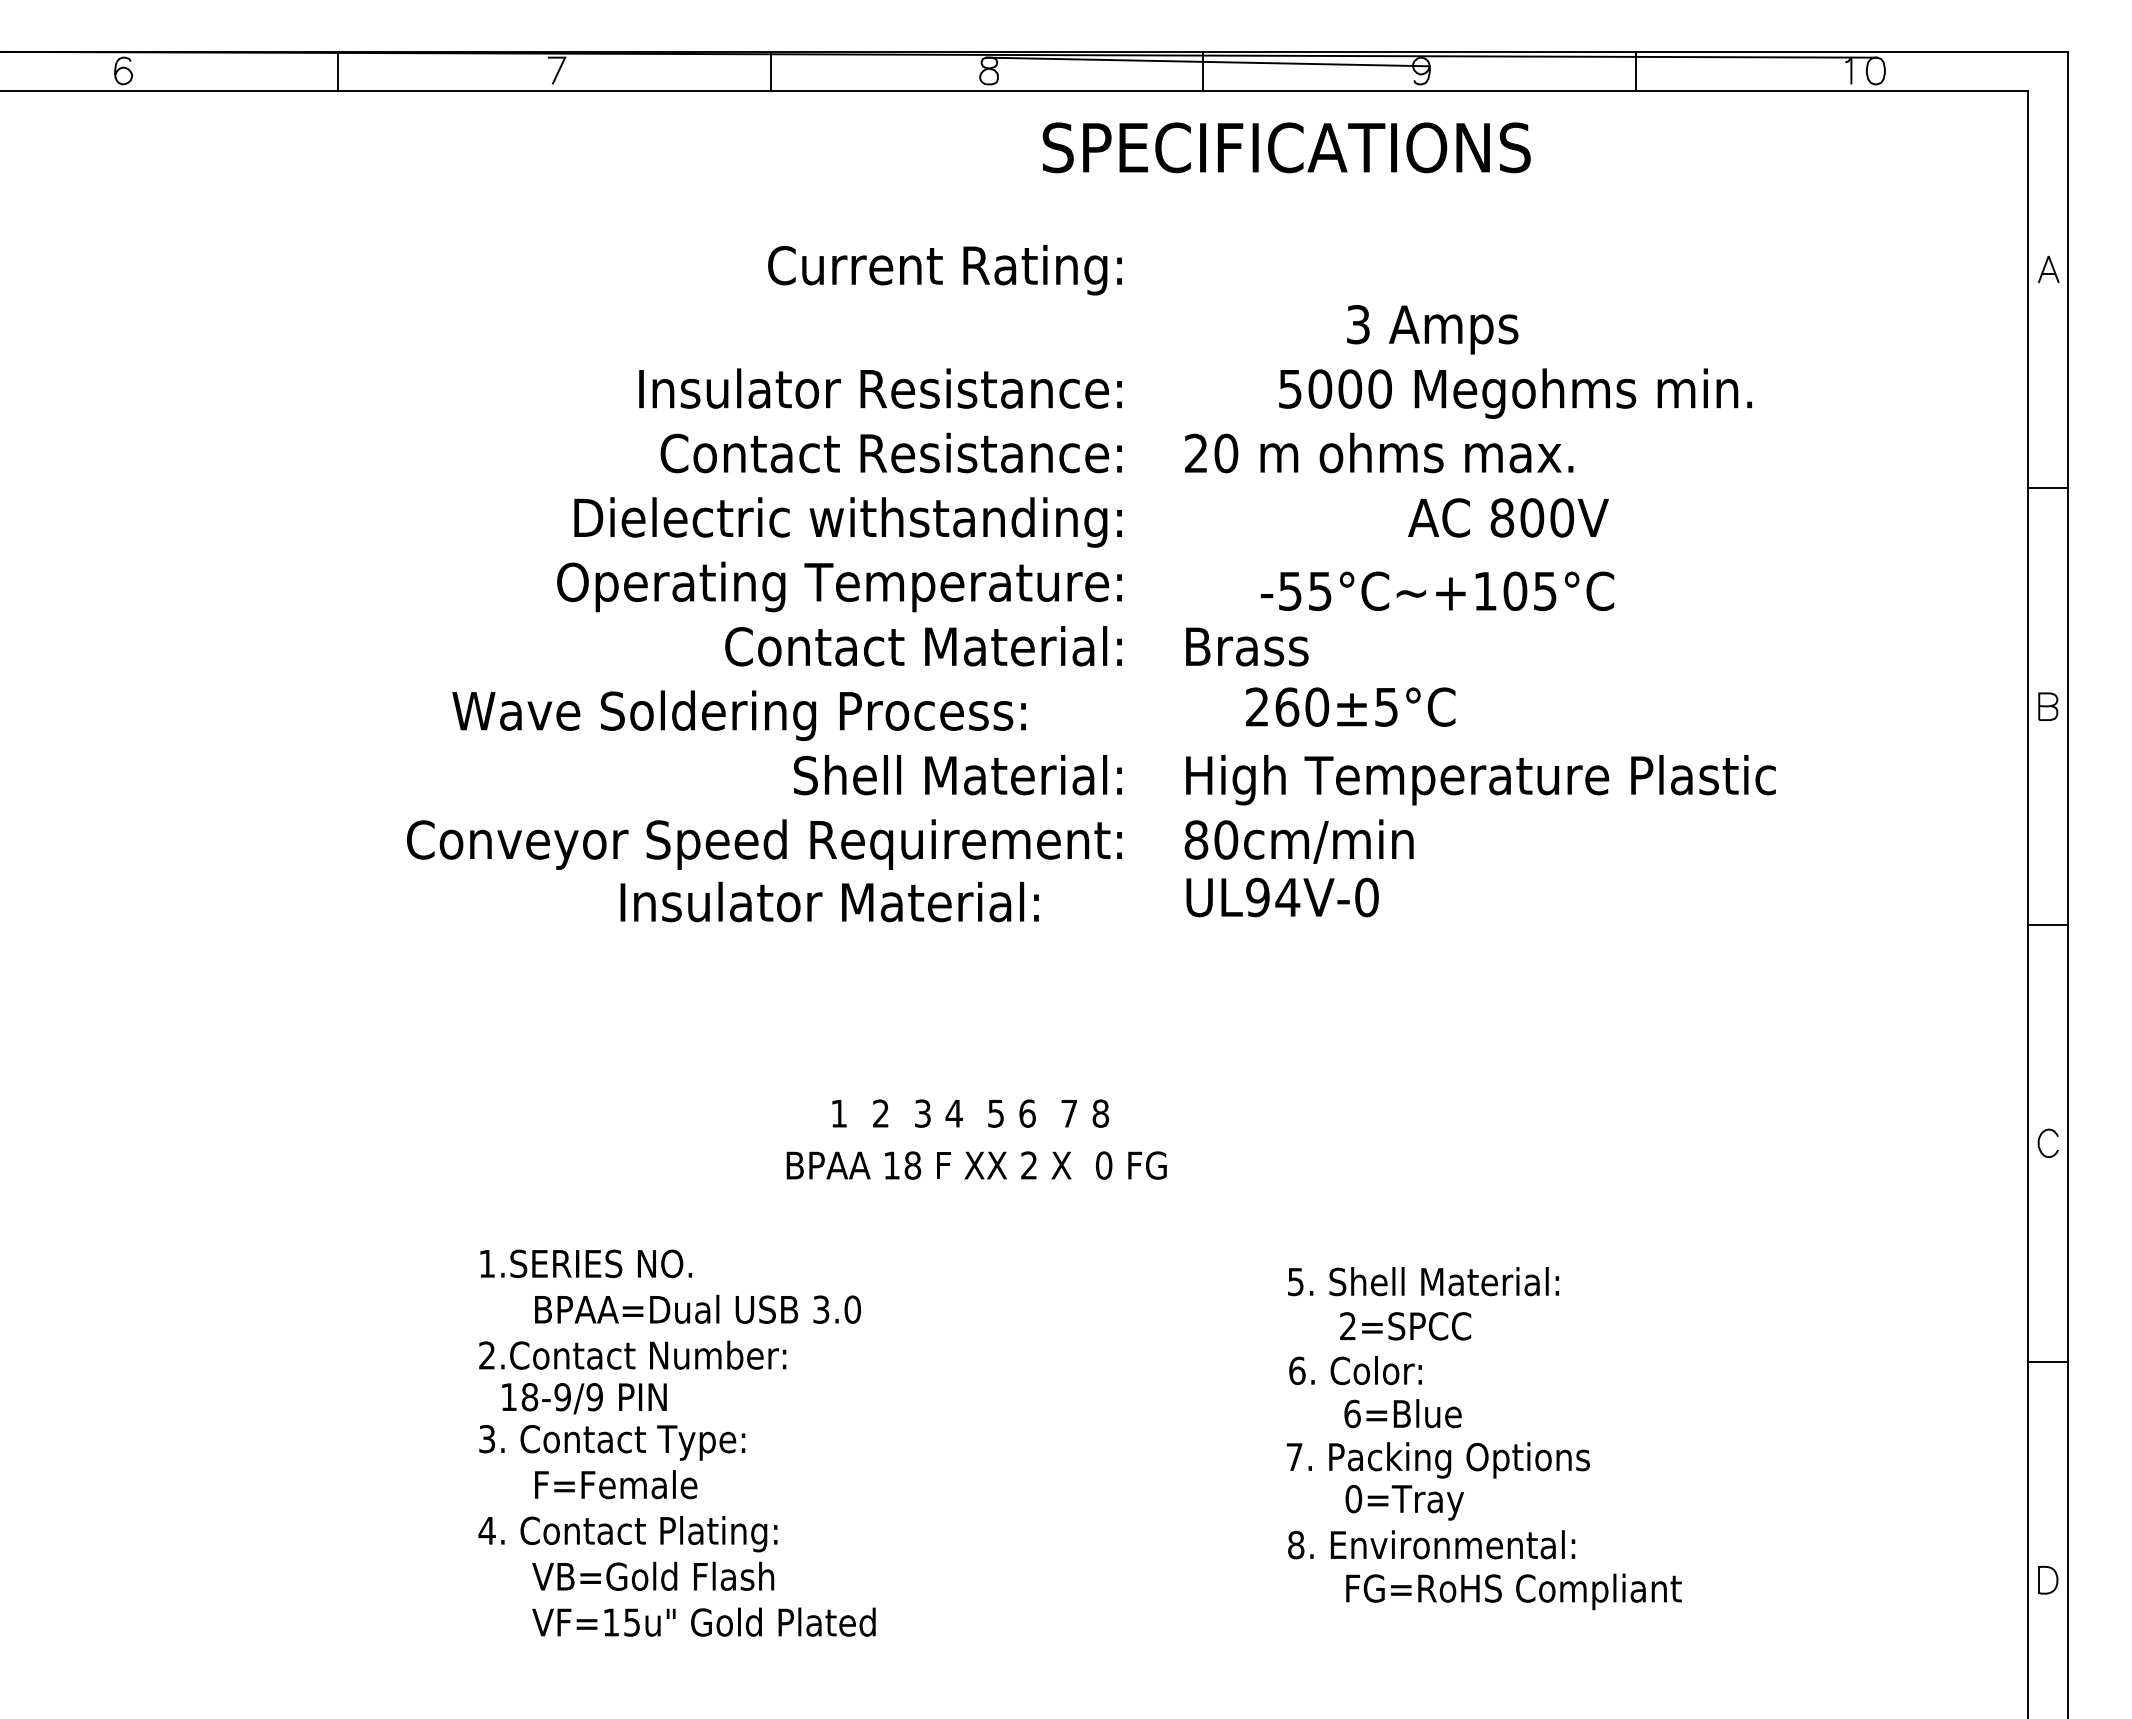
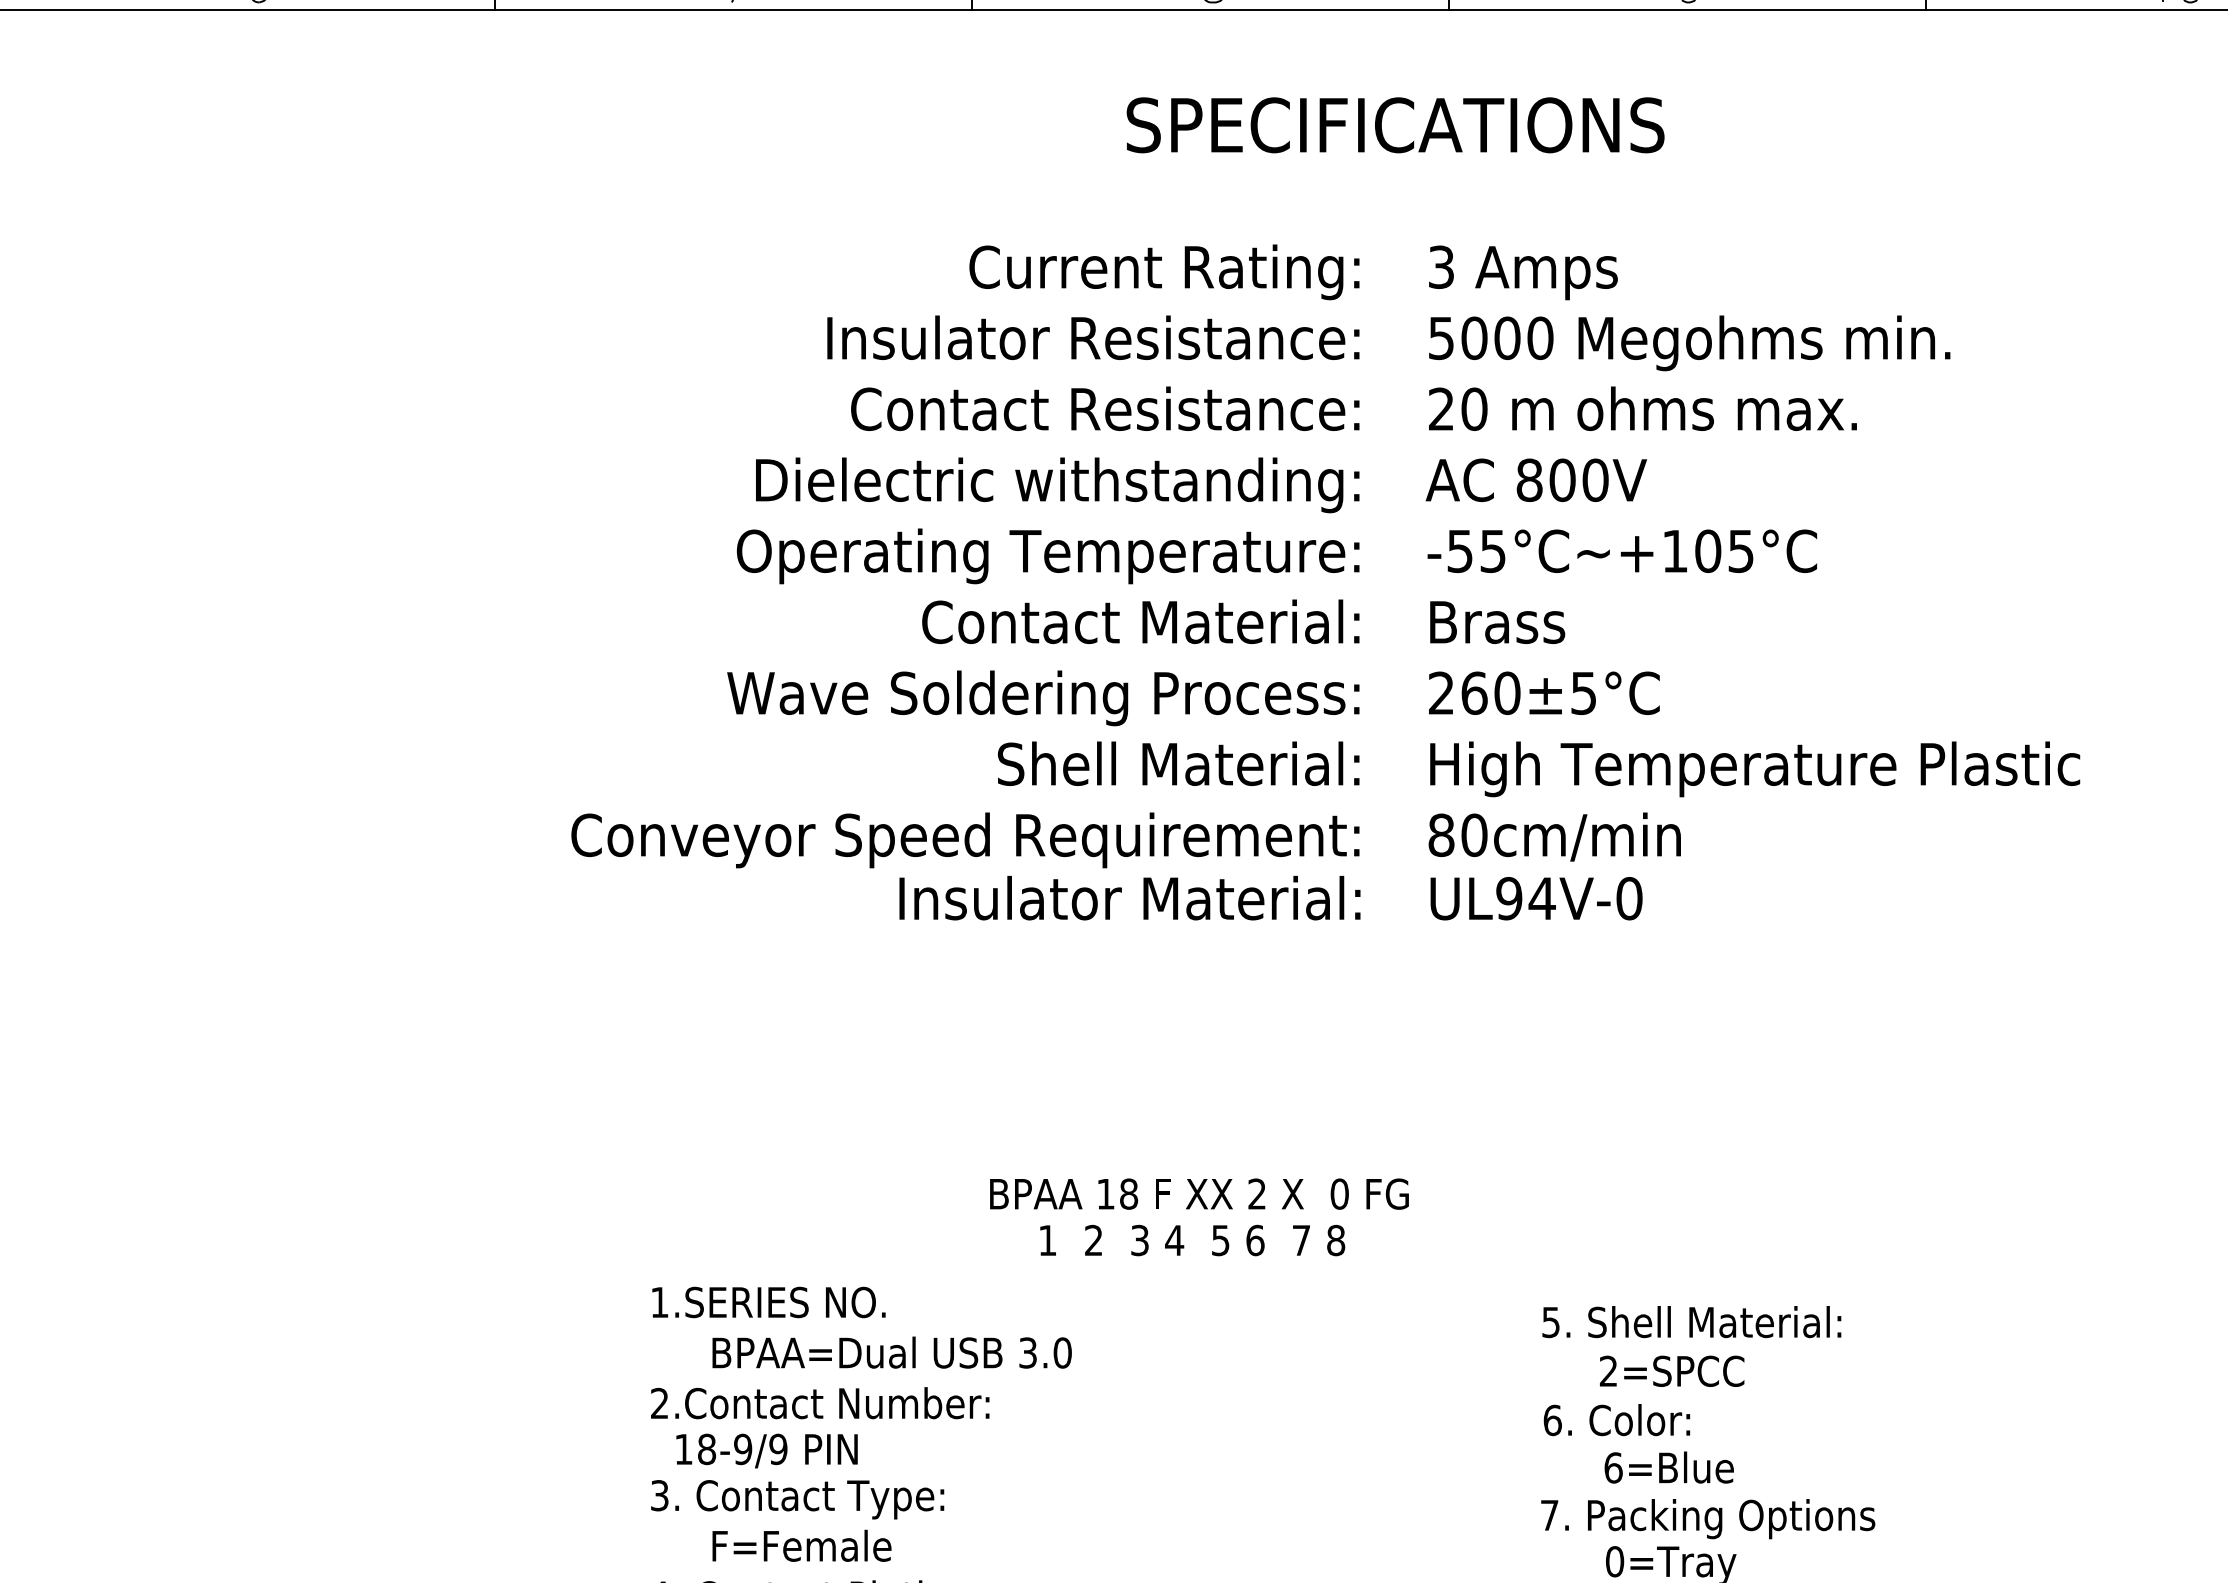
text: (1286, 147) -> (1395, 124), moved
text: (944, 270) -> (1163, 272), moved
text: (1432, 329) -> (1523, 272), moved
text: (1515, 393) -> (1689, 343), moved
text: (1508, 517) -> (1536, 479), moved
text: (1437, 590) -> (1622, 550), moved
text: (1350, 706) -> (1544, 692), moved
text: (738, 715) -> (1042, 698), moved
text: (829, 901) -> (1129, 897), moved
text: (970, 1113) -> (1192, 1240), moved

